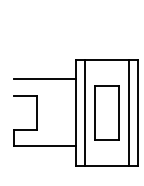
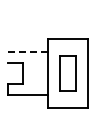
line: (45, 78) -> (28, 51), solid -> dashed
line: (84, 112) -> (53, 73), removed
line: (129, 112) -> (82, 73), removed

